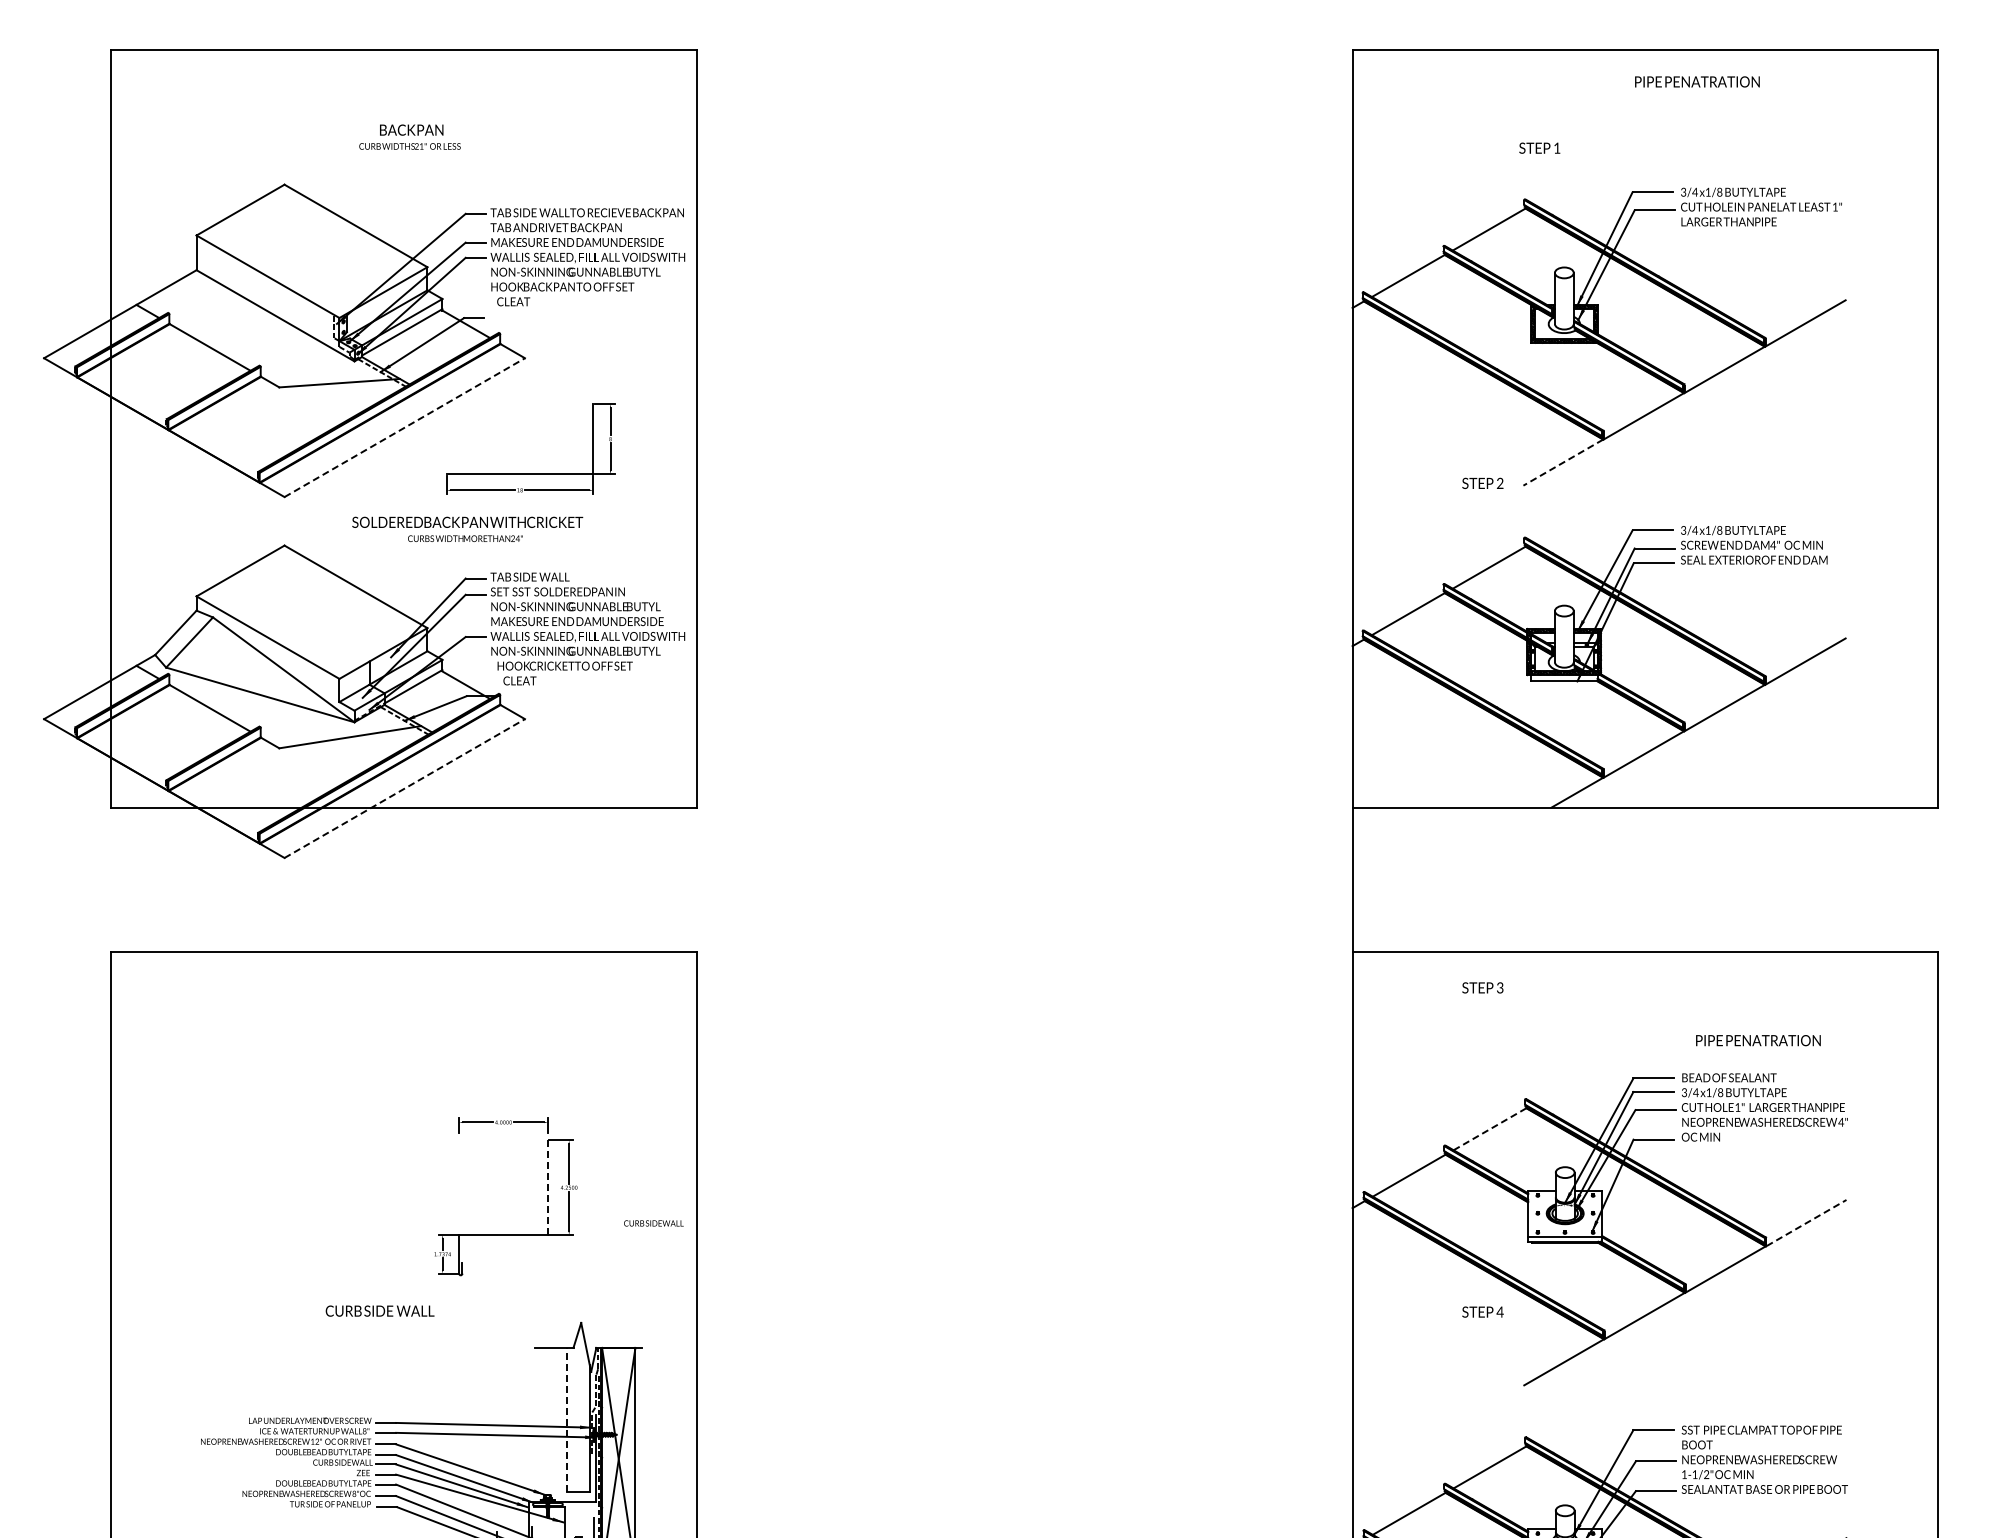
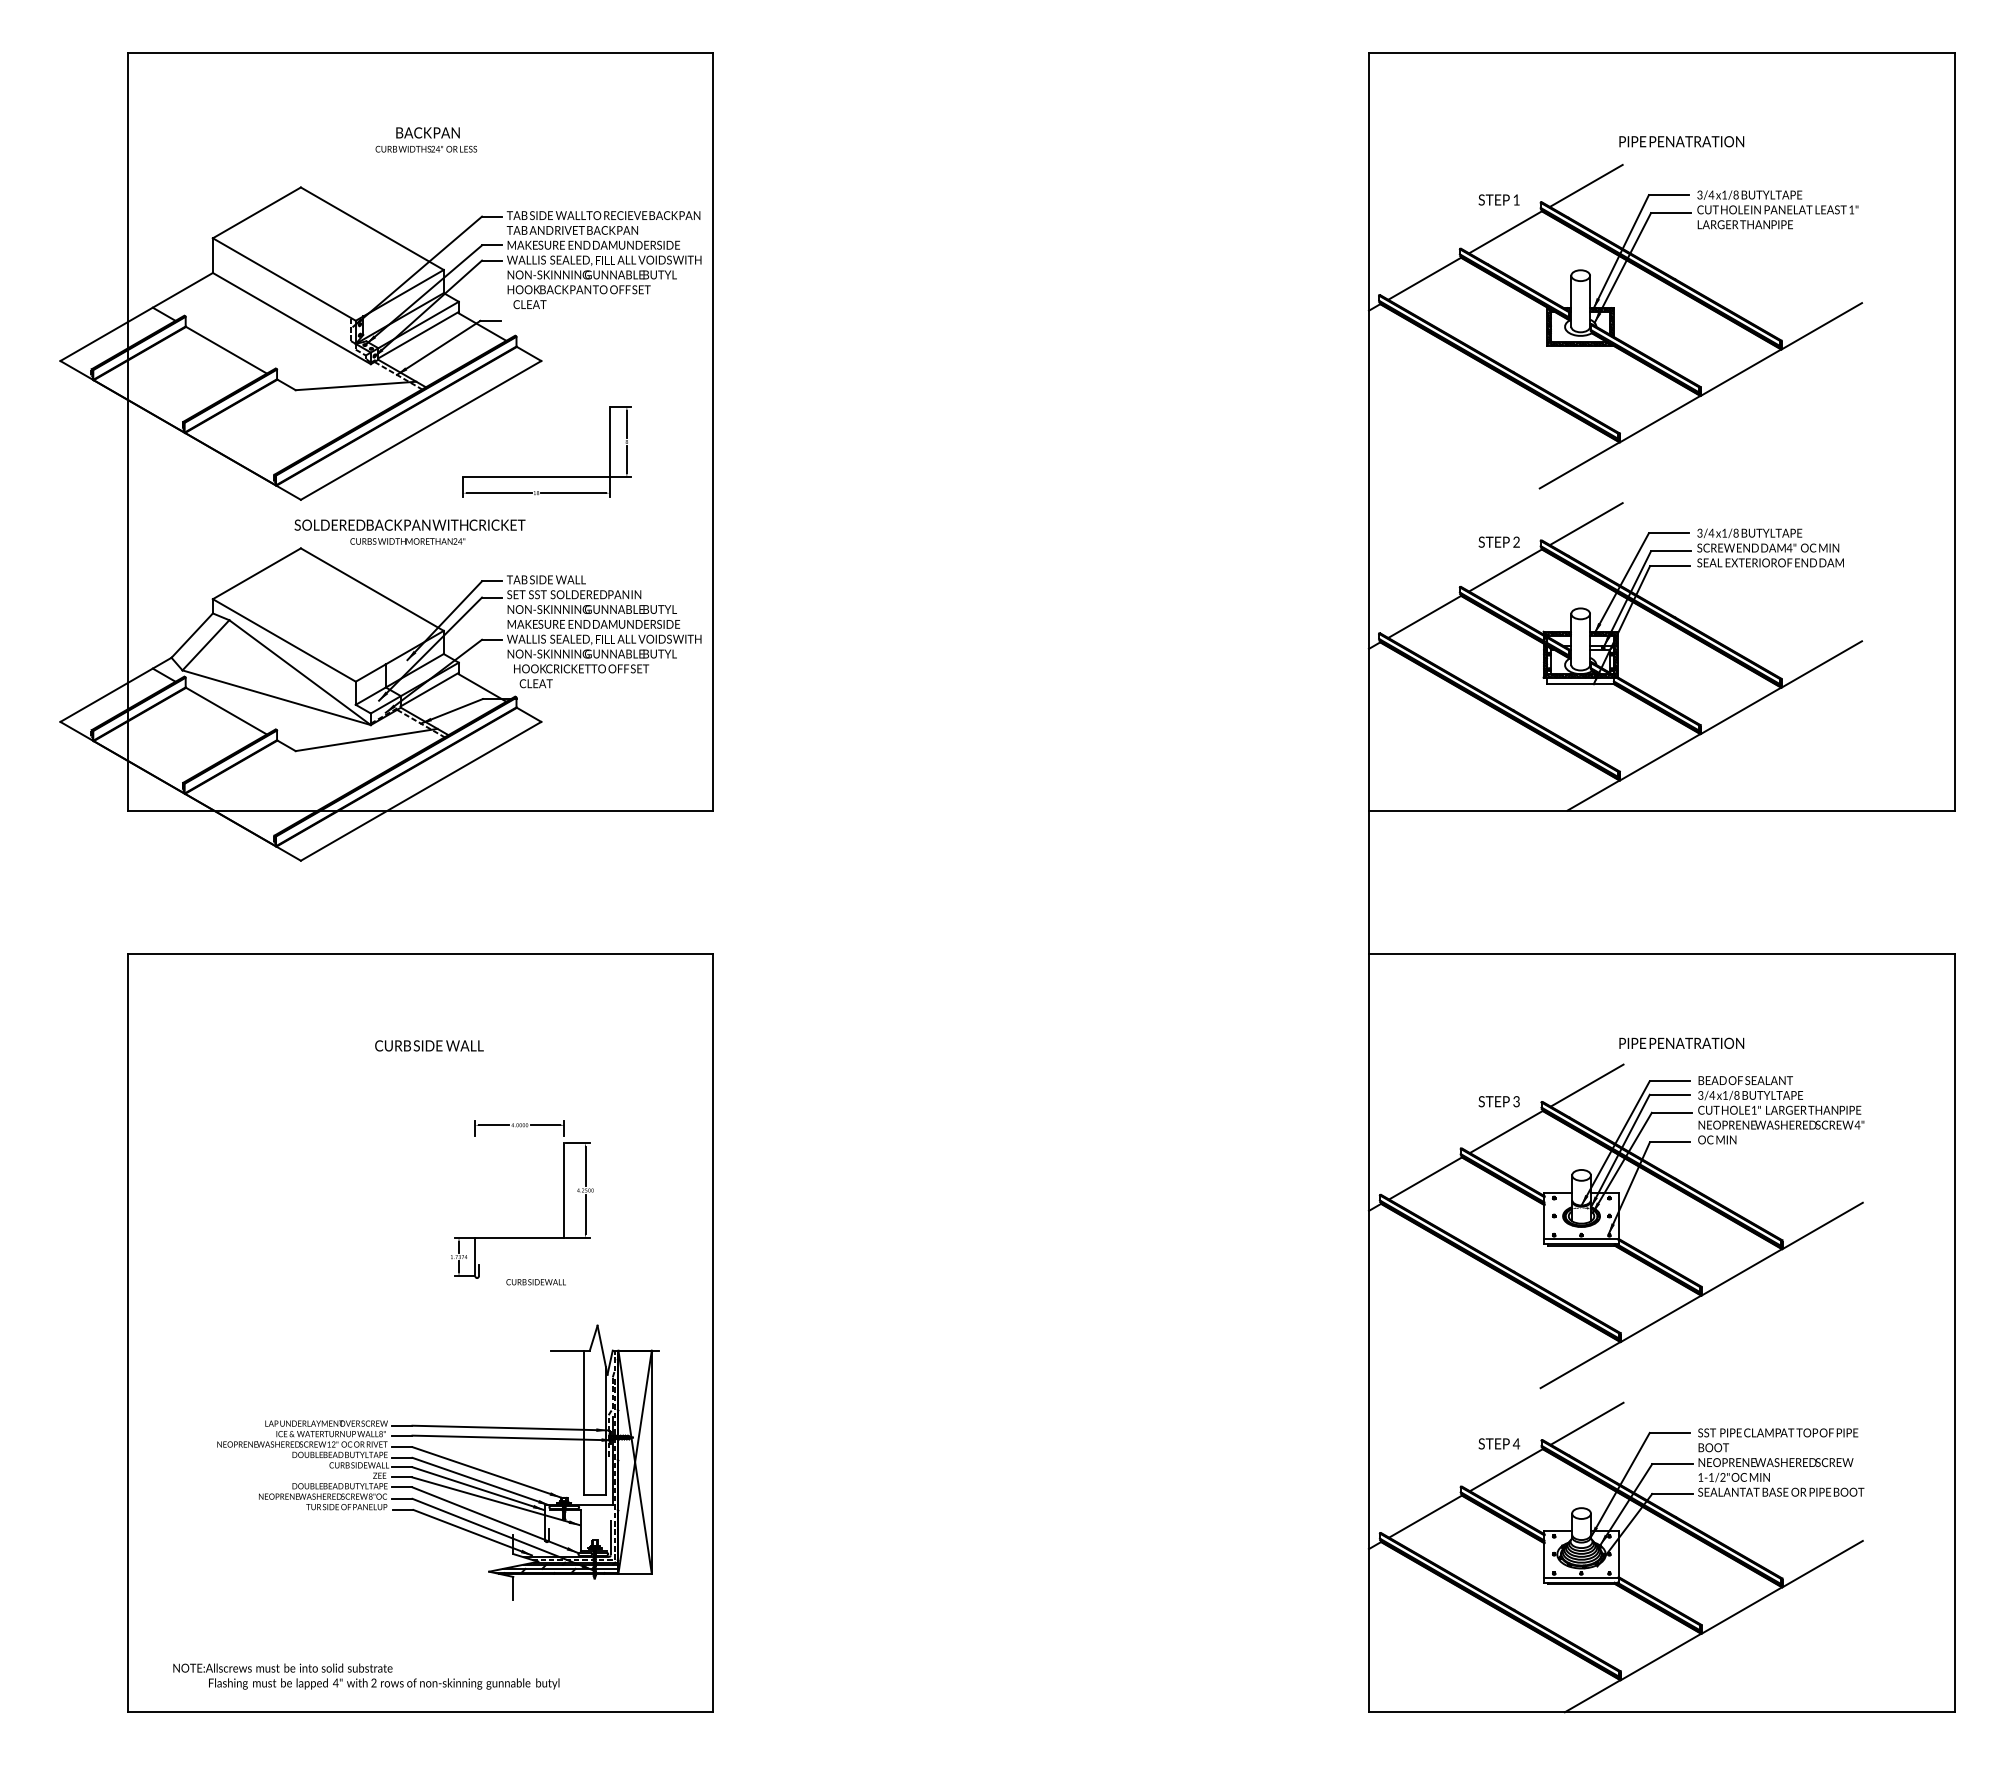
text: (1697, 81) -> (1681, 141), moved
text: (421, 146) -> (437, 149), 21" -> 24"
text: (1539, 147) -> (1498, 199), moved
line: (1569, 182) -> (1585, 185), added
line: (405, 427) -> (421, 430), dashed -> solid
line: (1563, 462) -> (1579, 465), dashed -> solid
text: (1482, 482) -> (1498, 541), moved
line: (1569, 521) -> (1585, 524), added
text: (467, 528) -> (409, 531), moved
line: (405, 788) -> (421, 791), dashed -> solid
text: (1482, 987) -> (1498, 1101), moved
text: (1758, 1039) -> (1681, 1042), moved
line: (1570, 1082) -> (1586, 1085), added
line: (1490, 1129) -> (1506, 1132), dashed -> solid
line: (548, 1187) -> (564, 1190), dashed -> solid
line: (1807, 1222) -> (1823, 1225), dashed -> solid
text: (653, 1223) -> (535, 1282), moved
text: (380, 1310) -> (429, 1045), moved
text: (1483, 1311) -> (1499, 1443), moved
line: (567, 1419) -> (583, 1422), dashed -> solid
line: (1570, 1420) -> (1586, 1423), added

